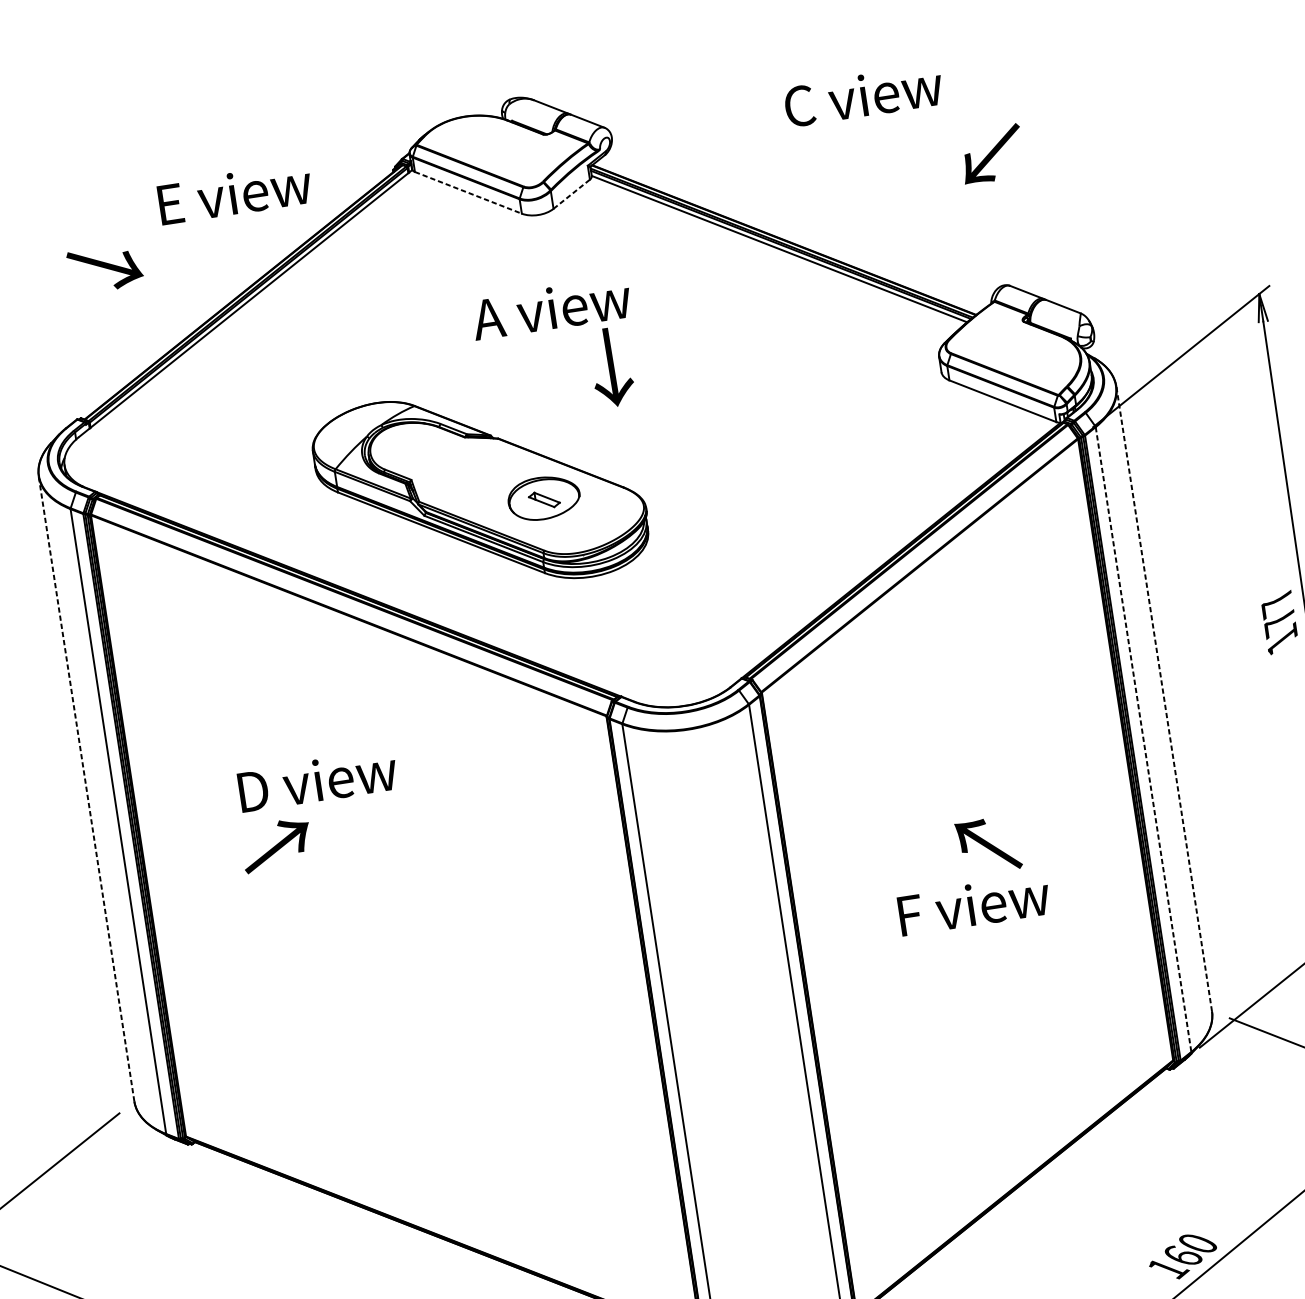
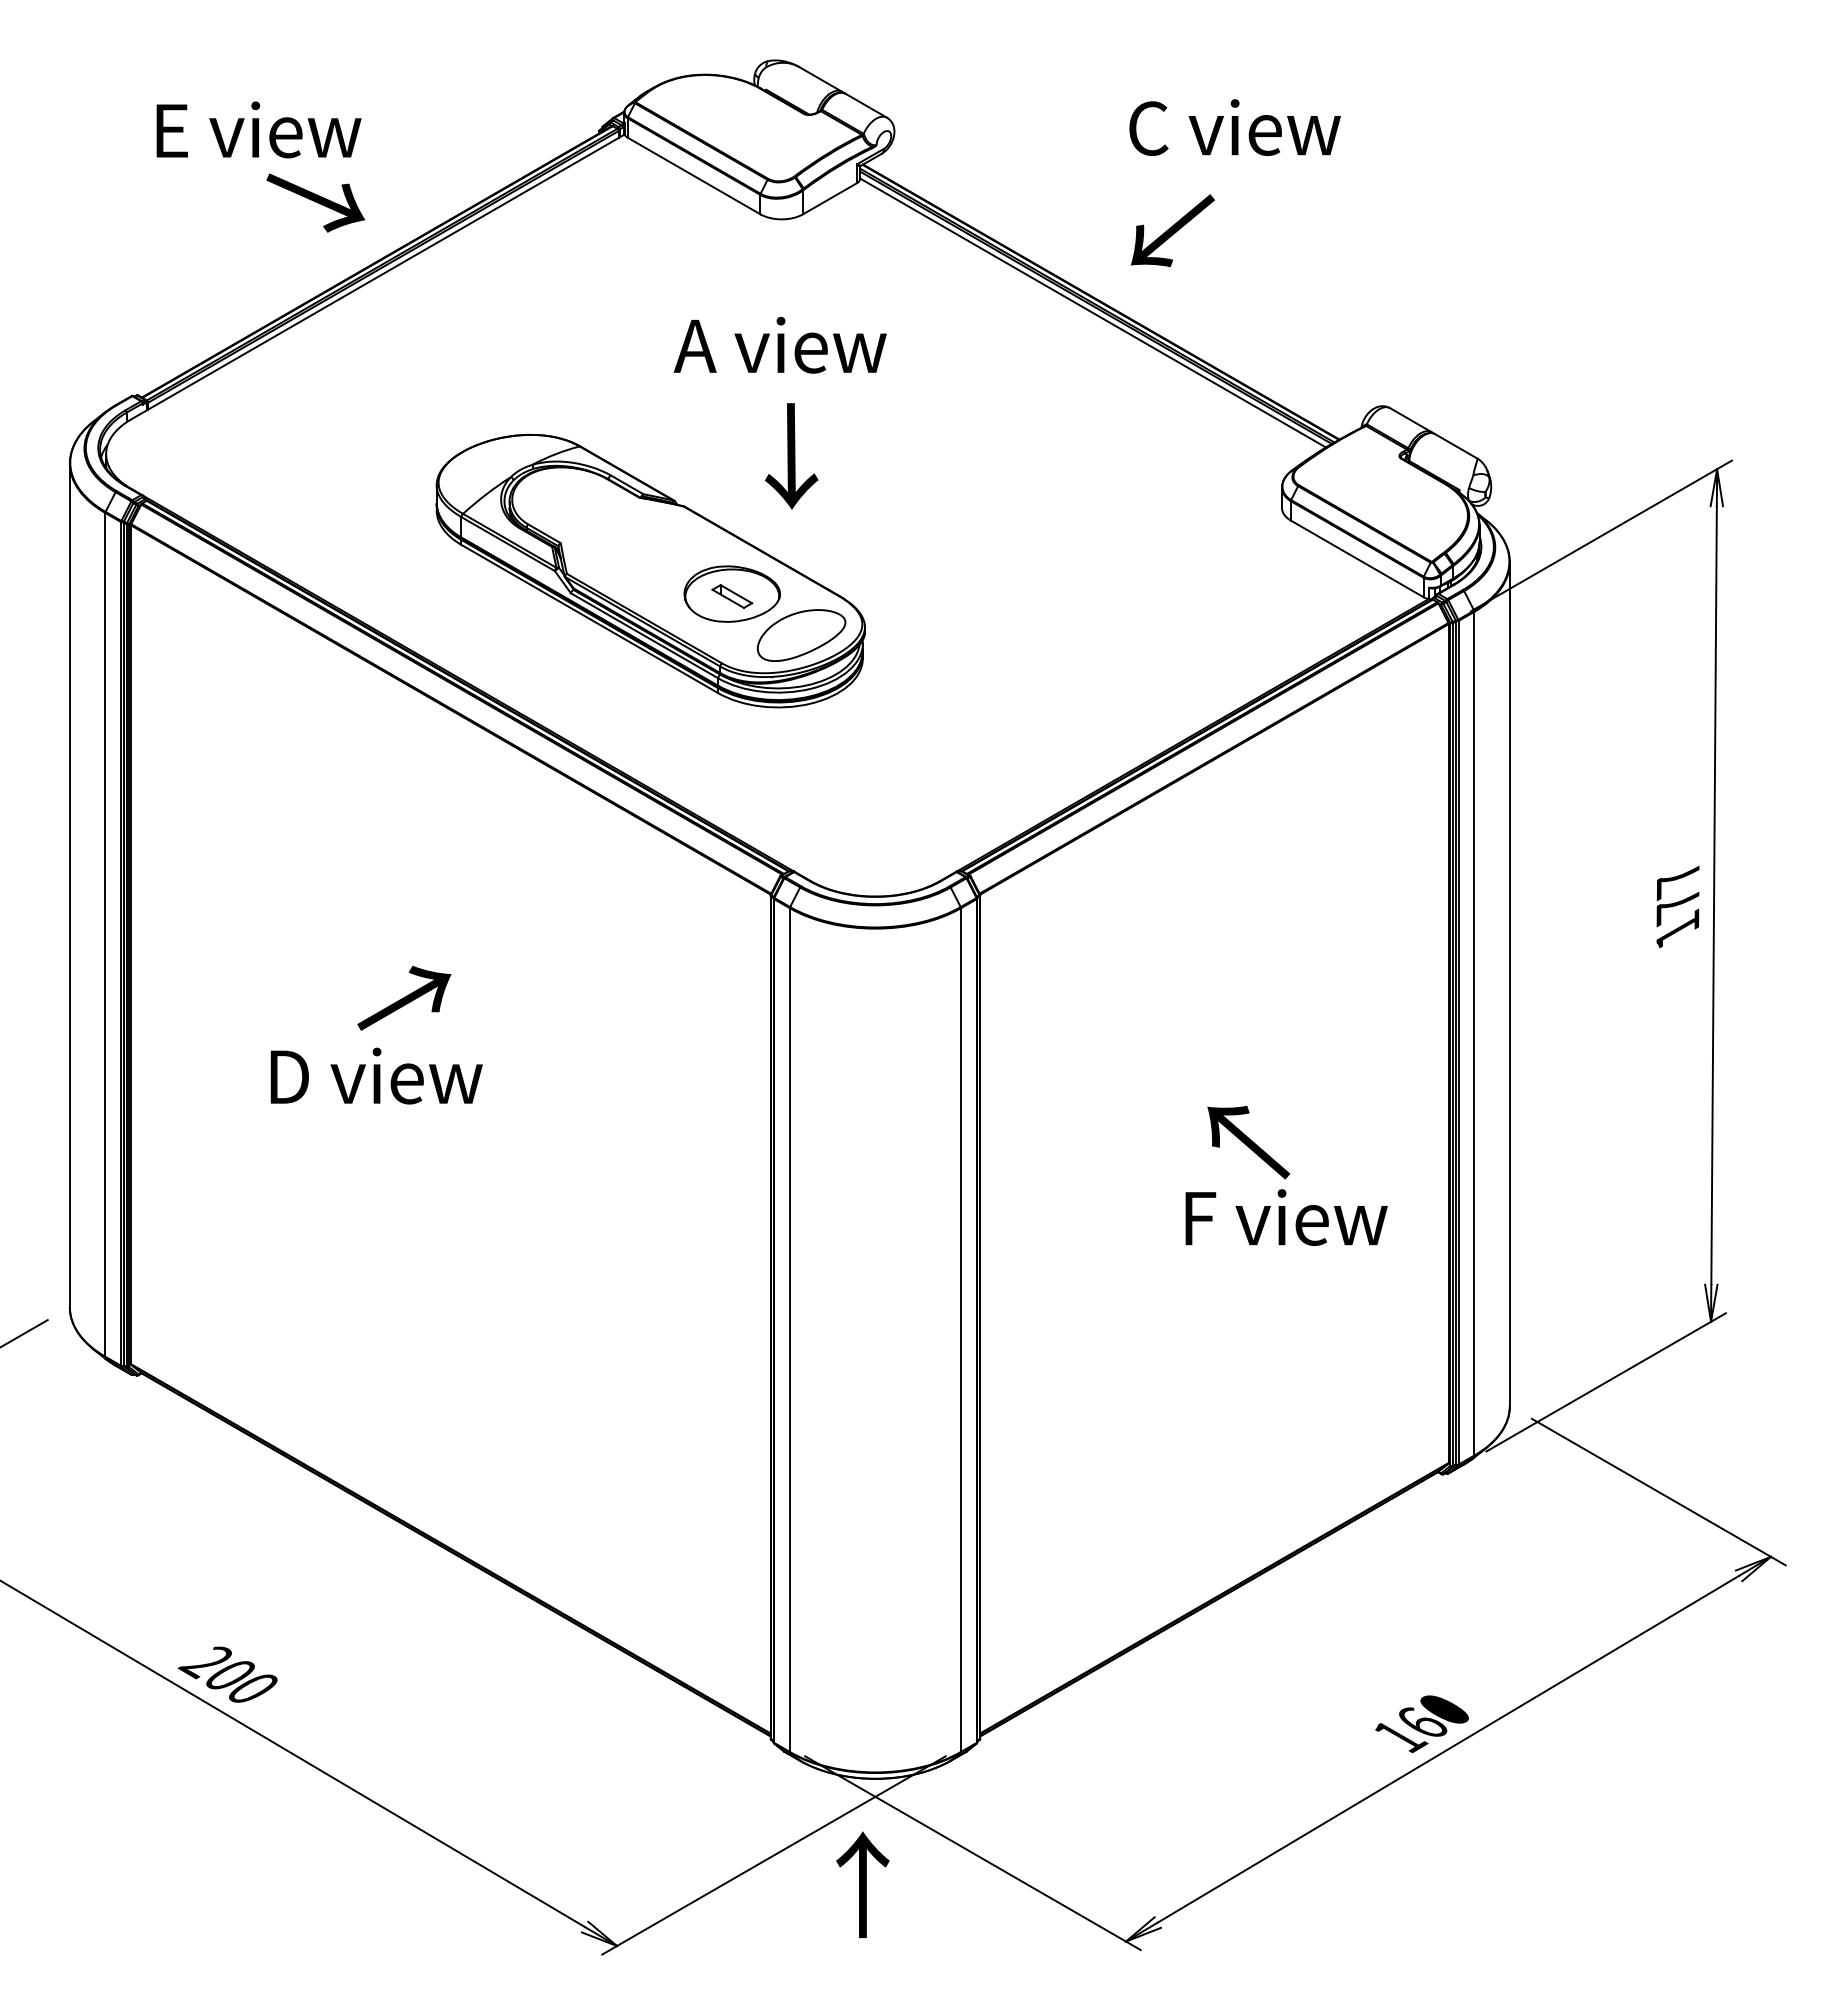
text: (991, 154) -> (1172, 230), moved
text: (234, 193) -> (258, 129), moved
line: (468, 193) -> (694, 176), dashed -> solid
line: (572, 194) -> (830, 198), dashed -> solid
text: (105, 268) -> (315, 202), moved
text: (611, 367) -> (791, 456), moved
part: (600, 520) -> (801, 635), added
line: (1163, 699) -> (1509, 984), dashed -> solid
line: (1143, 739) -> (1474, 1033), dashed -> solid
text: (317, 780) -> (376, 1075), moved
line: (86, 789) -> (69, 885), dashed -> solid
text: (276, 844) -> (404, 997), moved
text: (974, 904) -> (1286, 1217), moved

